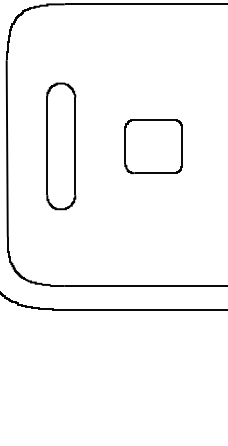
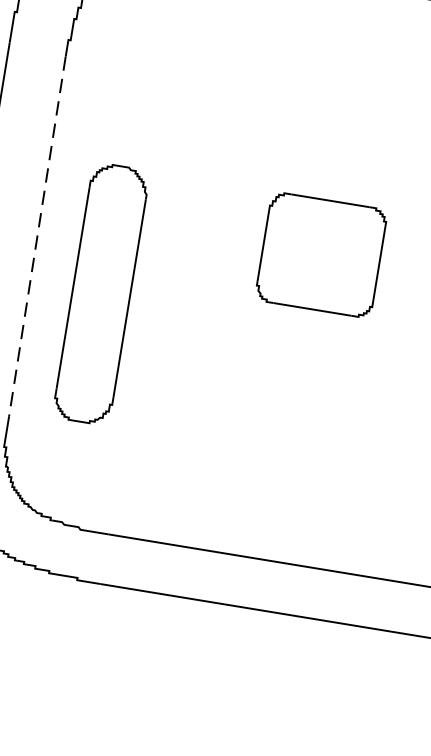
part: (61, 146) -> (101, 294), moved
part: (153, 146) -> (320, 255), moved
line: (7, 149) -> (37, 238), solid -> dashed

